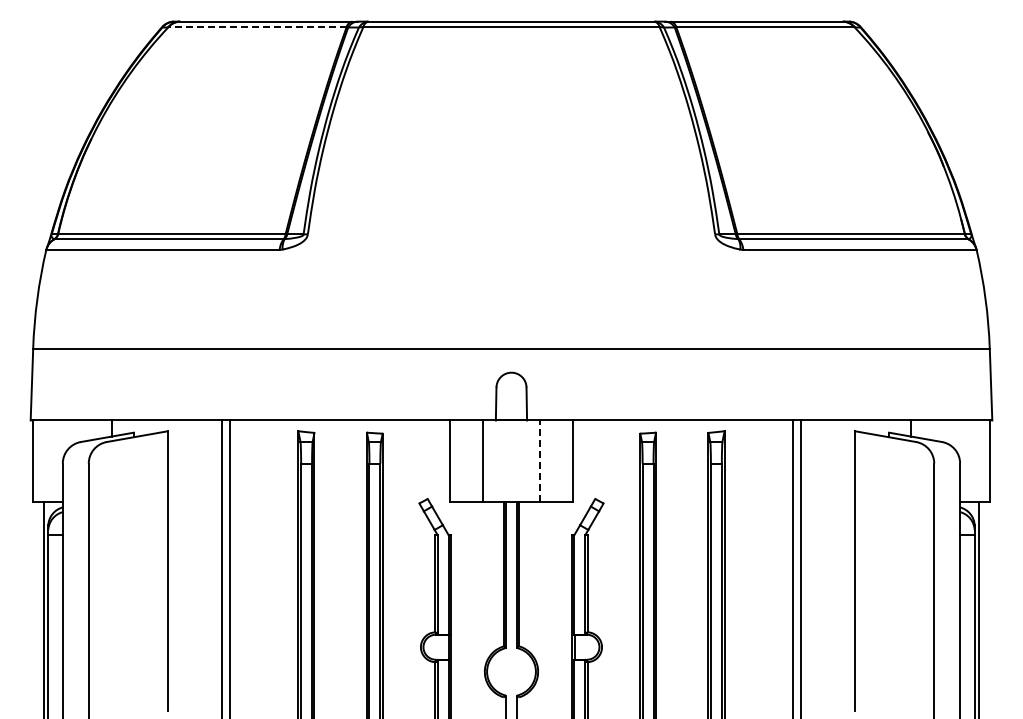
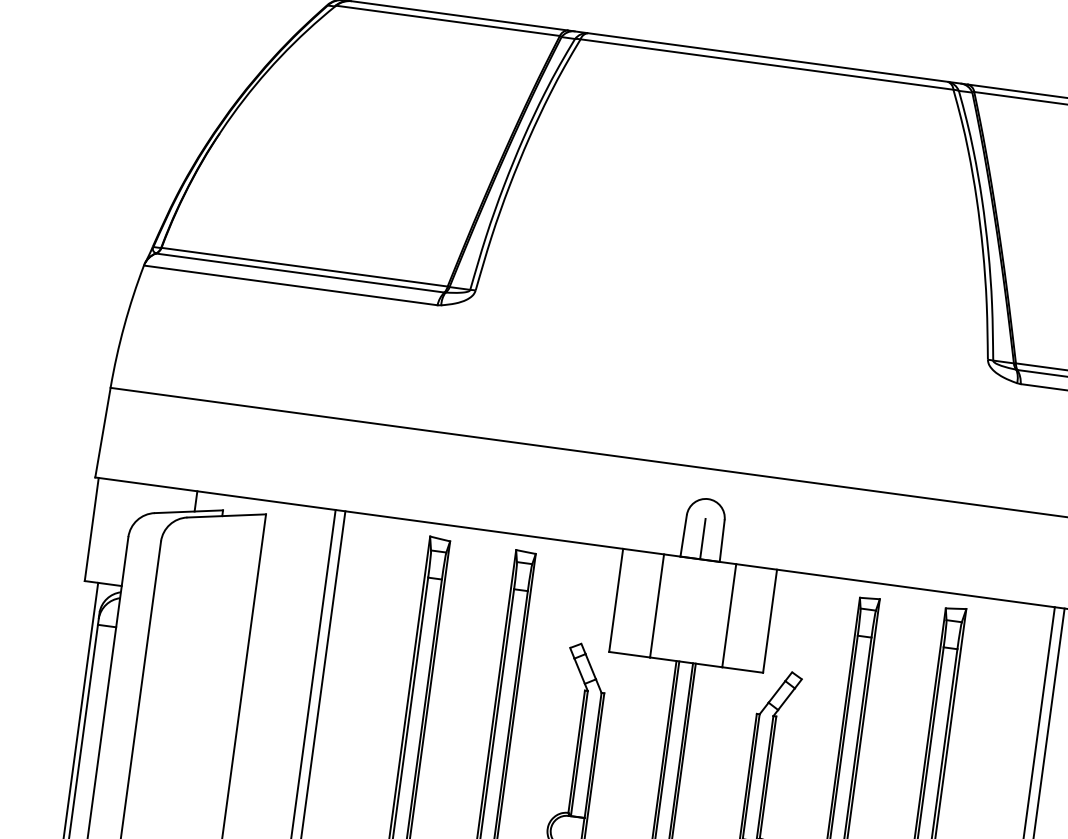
line: (257, 26) -> (447, 20), dashed -> solid
line: (511, 403) -> (703, 537), added
line: (540, 461) -> (729, 615), dashed -> solid

